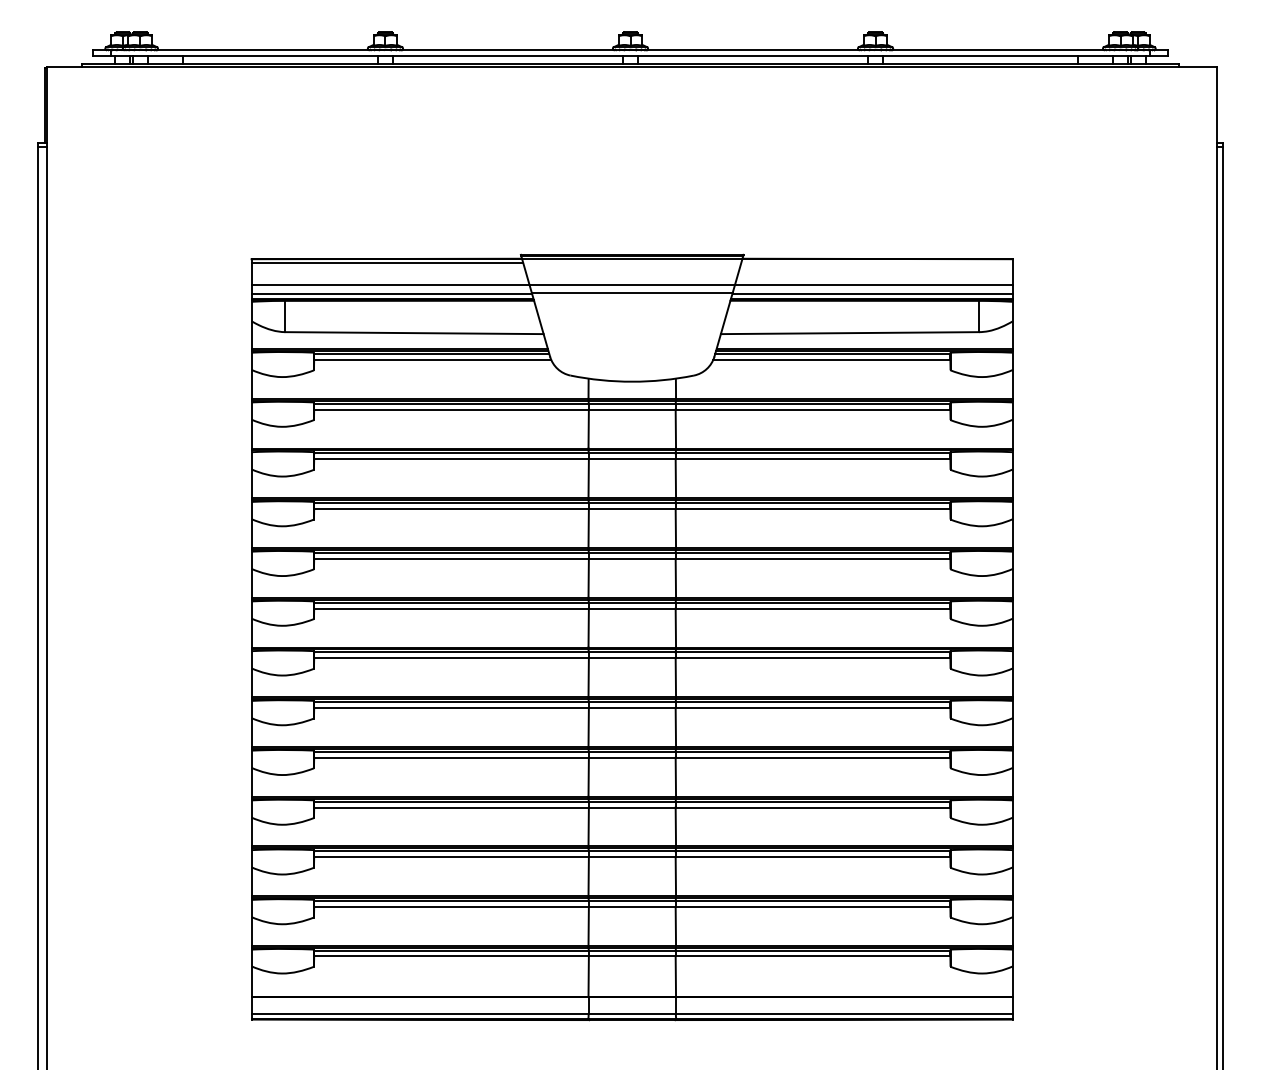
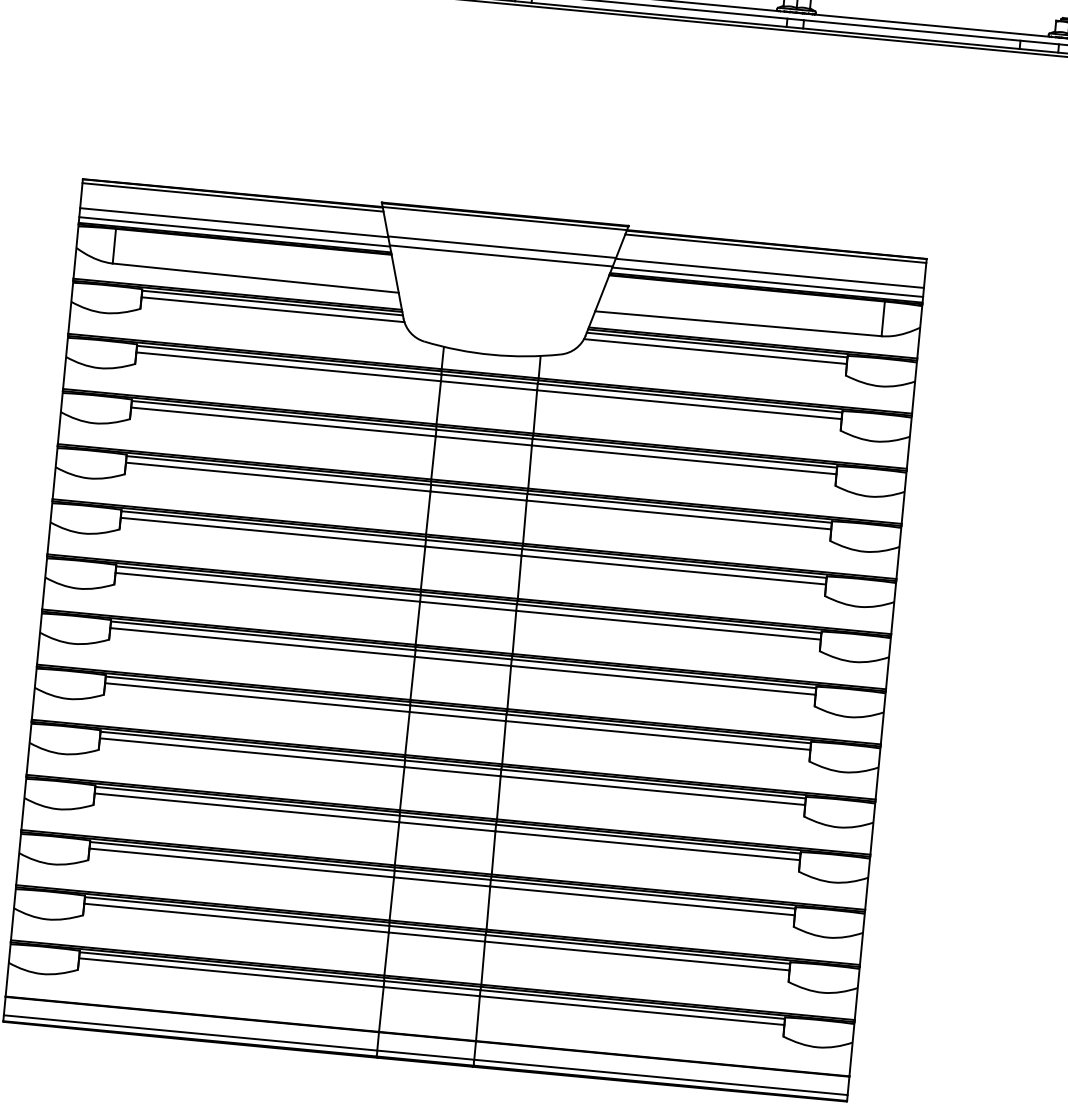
line: (876, 262) -> (775, 248), added

